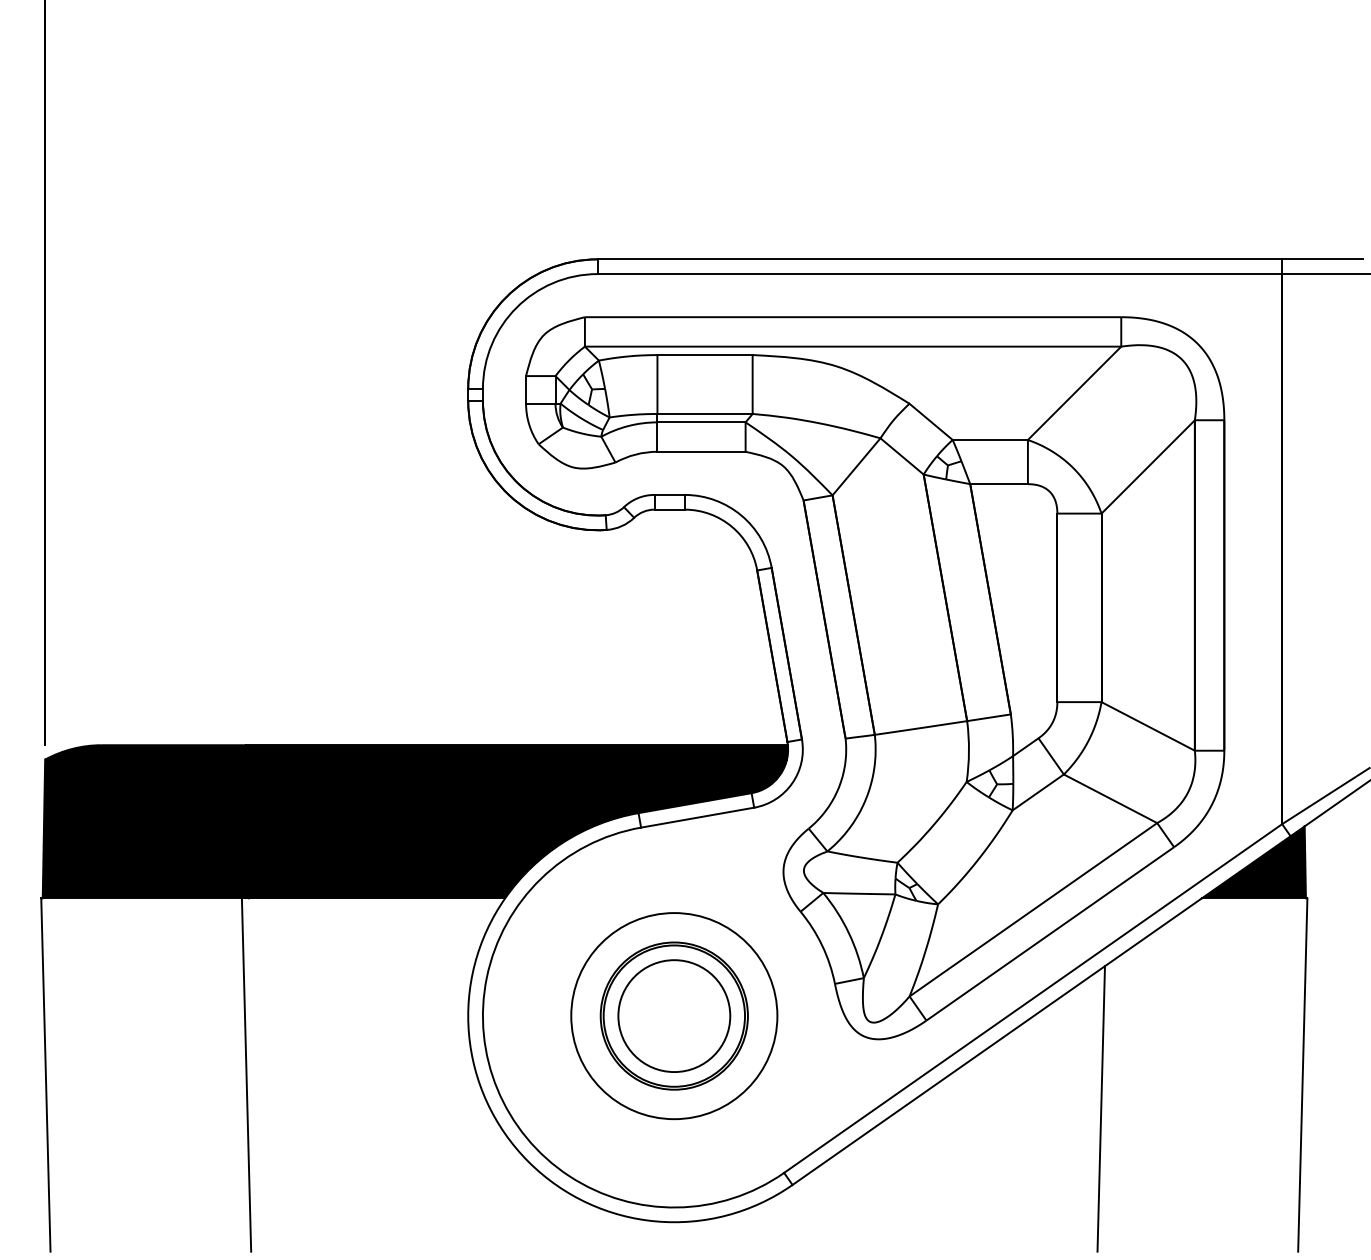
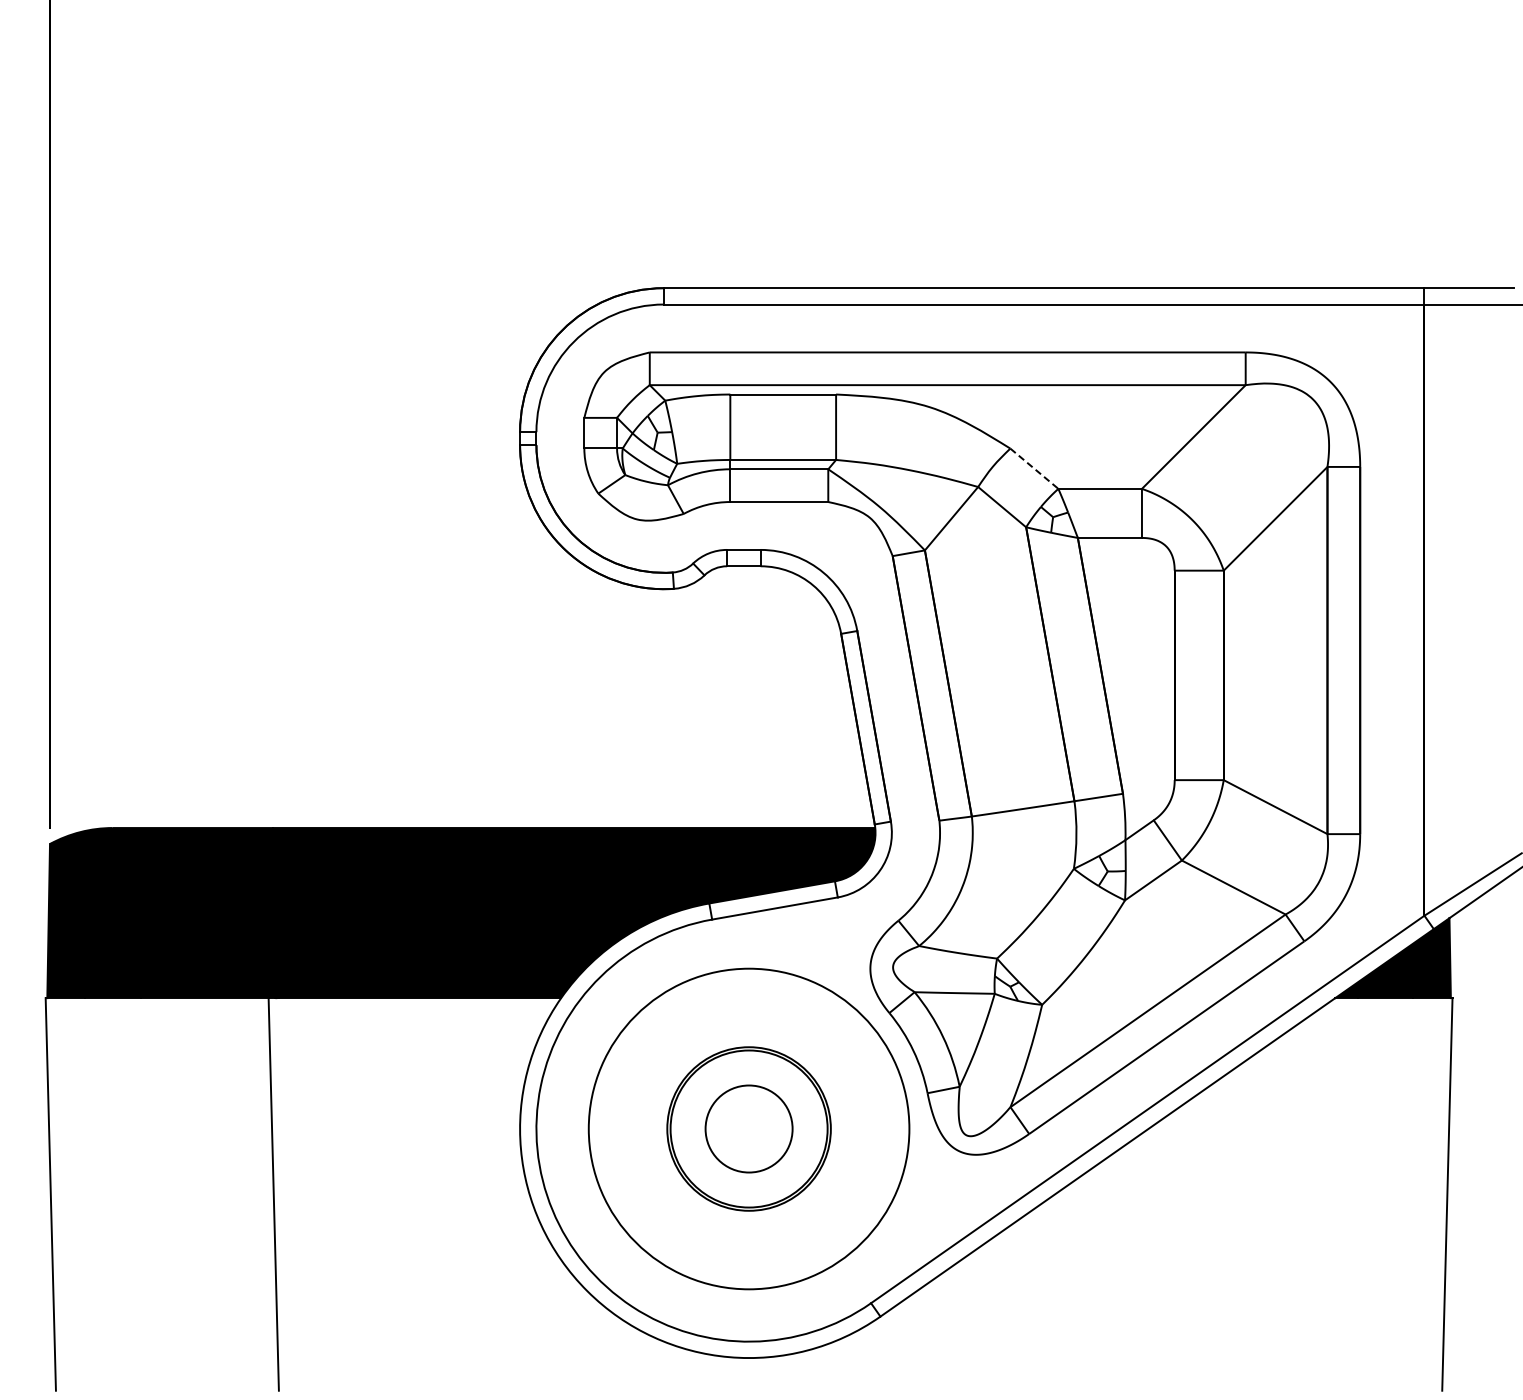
line: (931, 422) -> (1034, 469), solid -> dashed
circle: (673, 1015) -> (748, 1128), size x0.7
circle: (673, 1015) -> (748, 1128), size x1.4
line: (1101, 1108) -> (1223, 1231), removed

